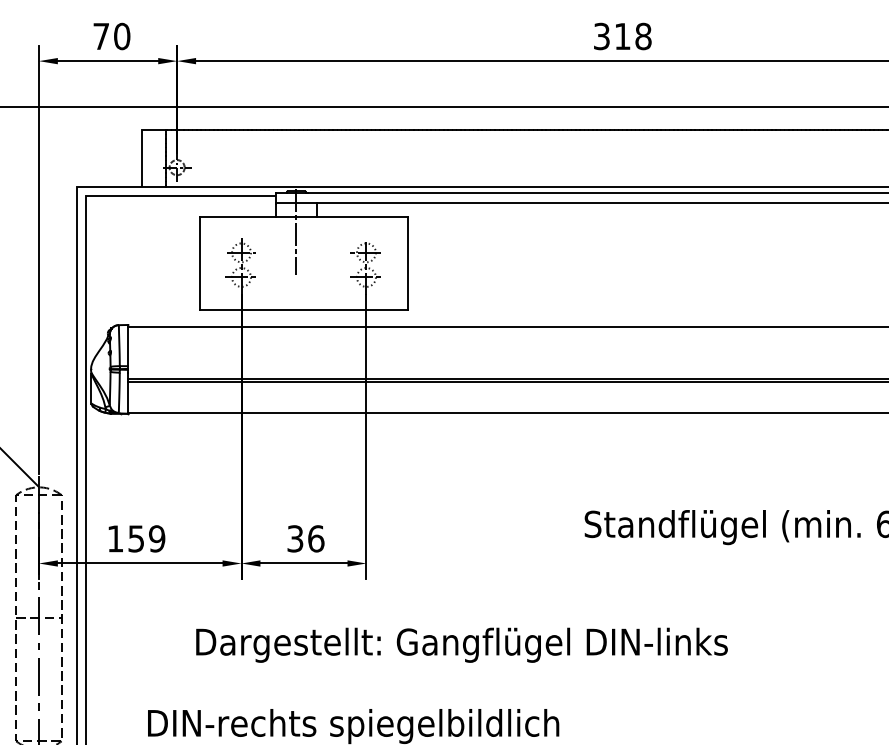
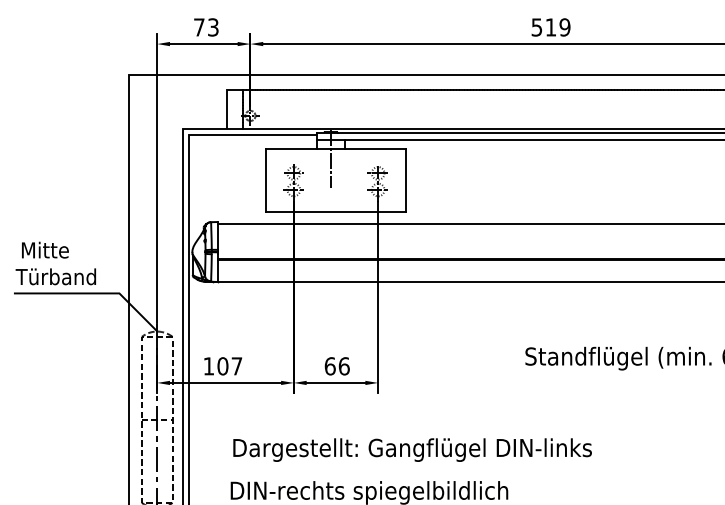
text: (120, 36) -> (212, 27), 70 -> 73
text: (623, 36) -> (551, 27), 318 -> 519
text: (146, 539) -> (229, 366), 159 -> 107
text: (294, 539) -> (329, 366), 36 -> 66
text: (461, 644) -> (412, 449), moved

